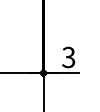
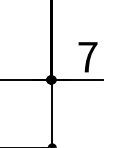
text: (68, 57) -> (87, 57), 3 -> 7

